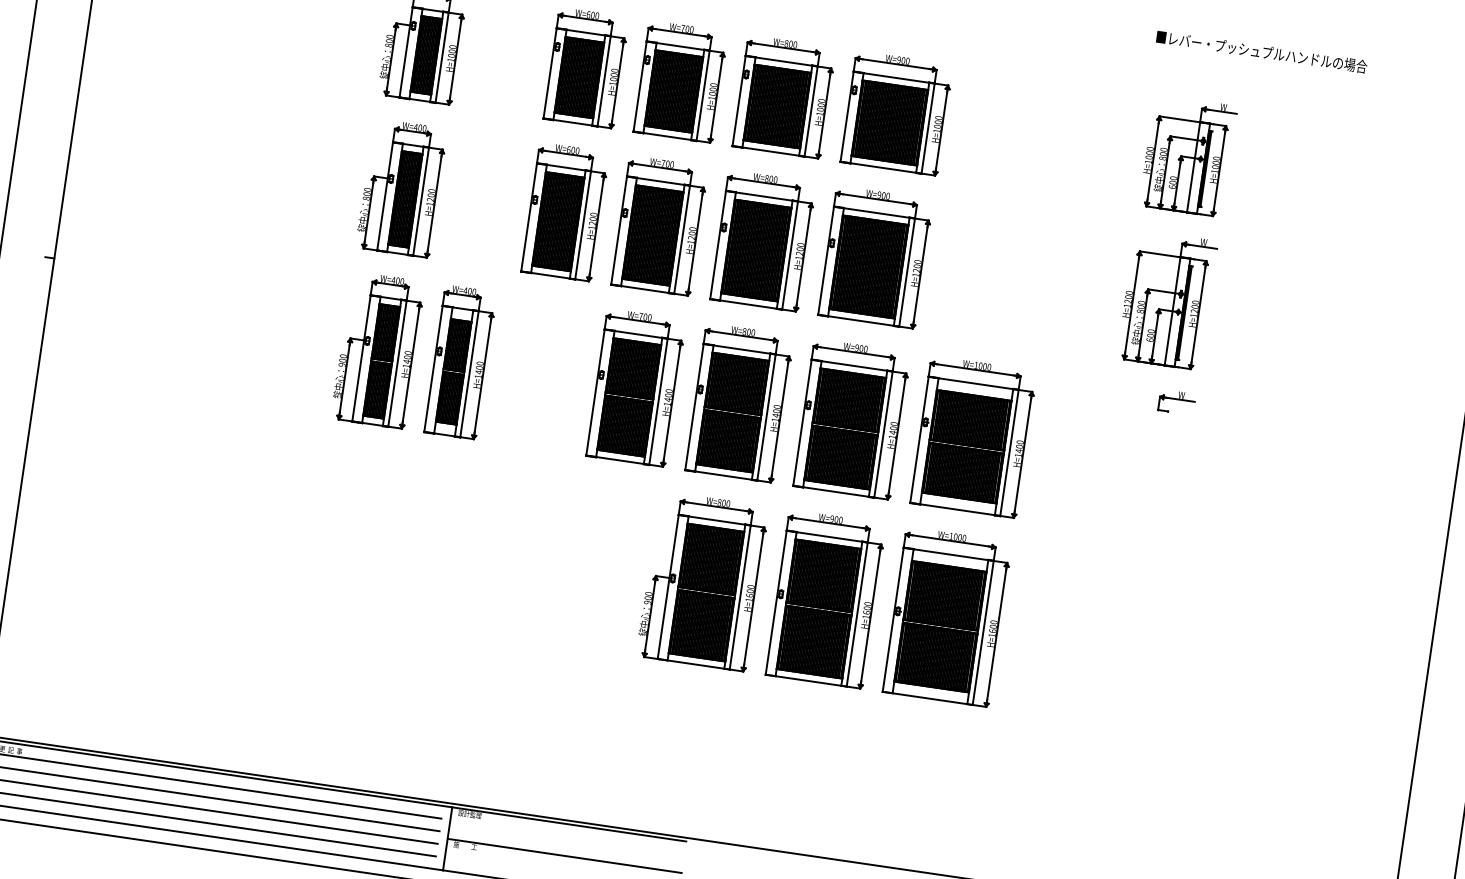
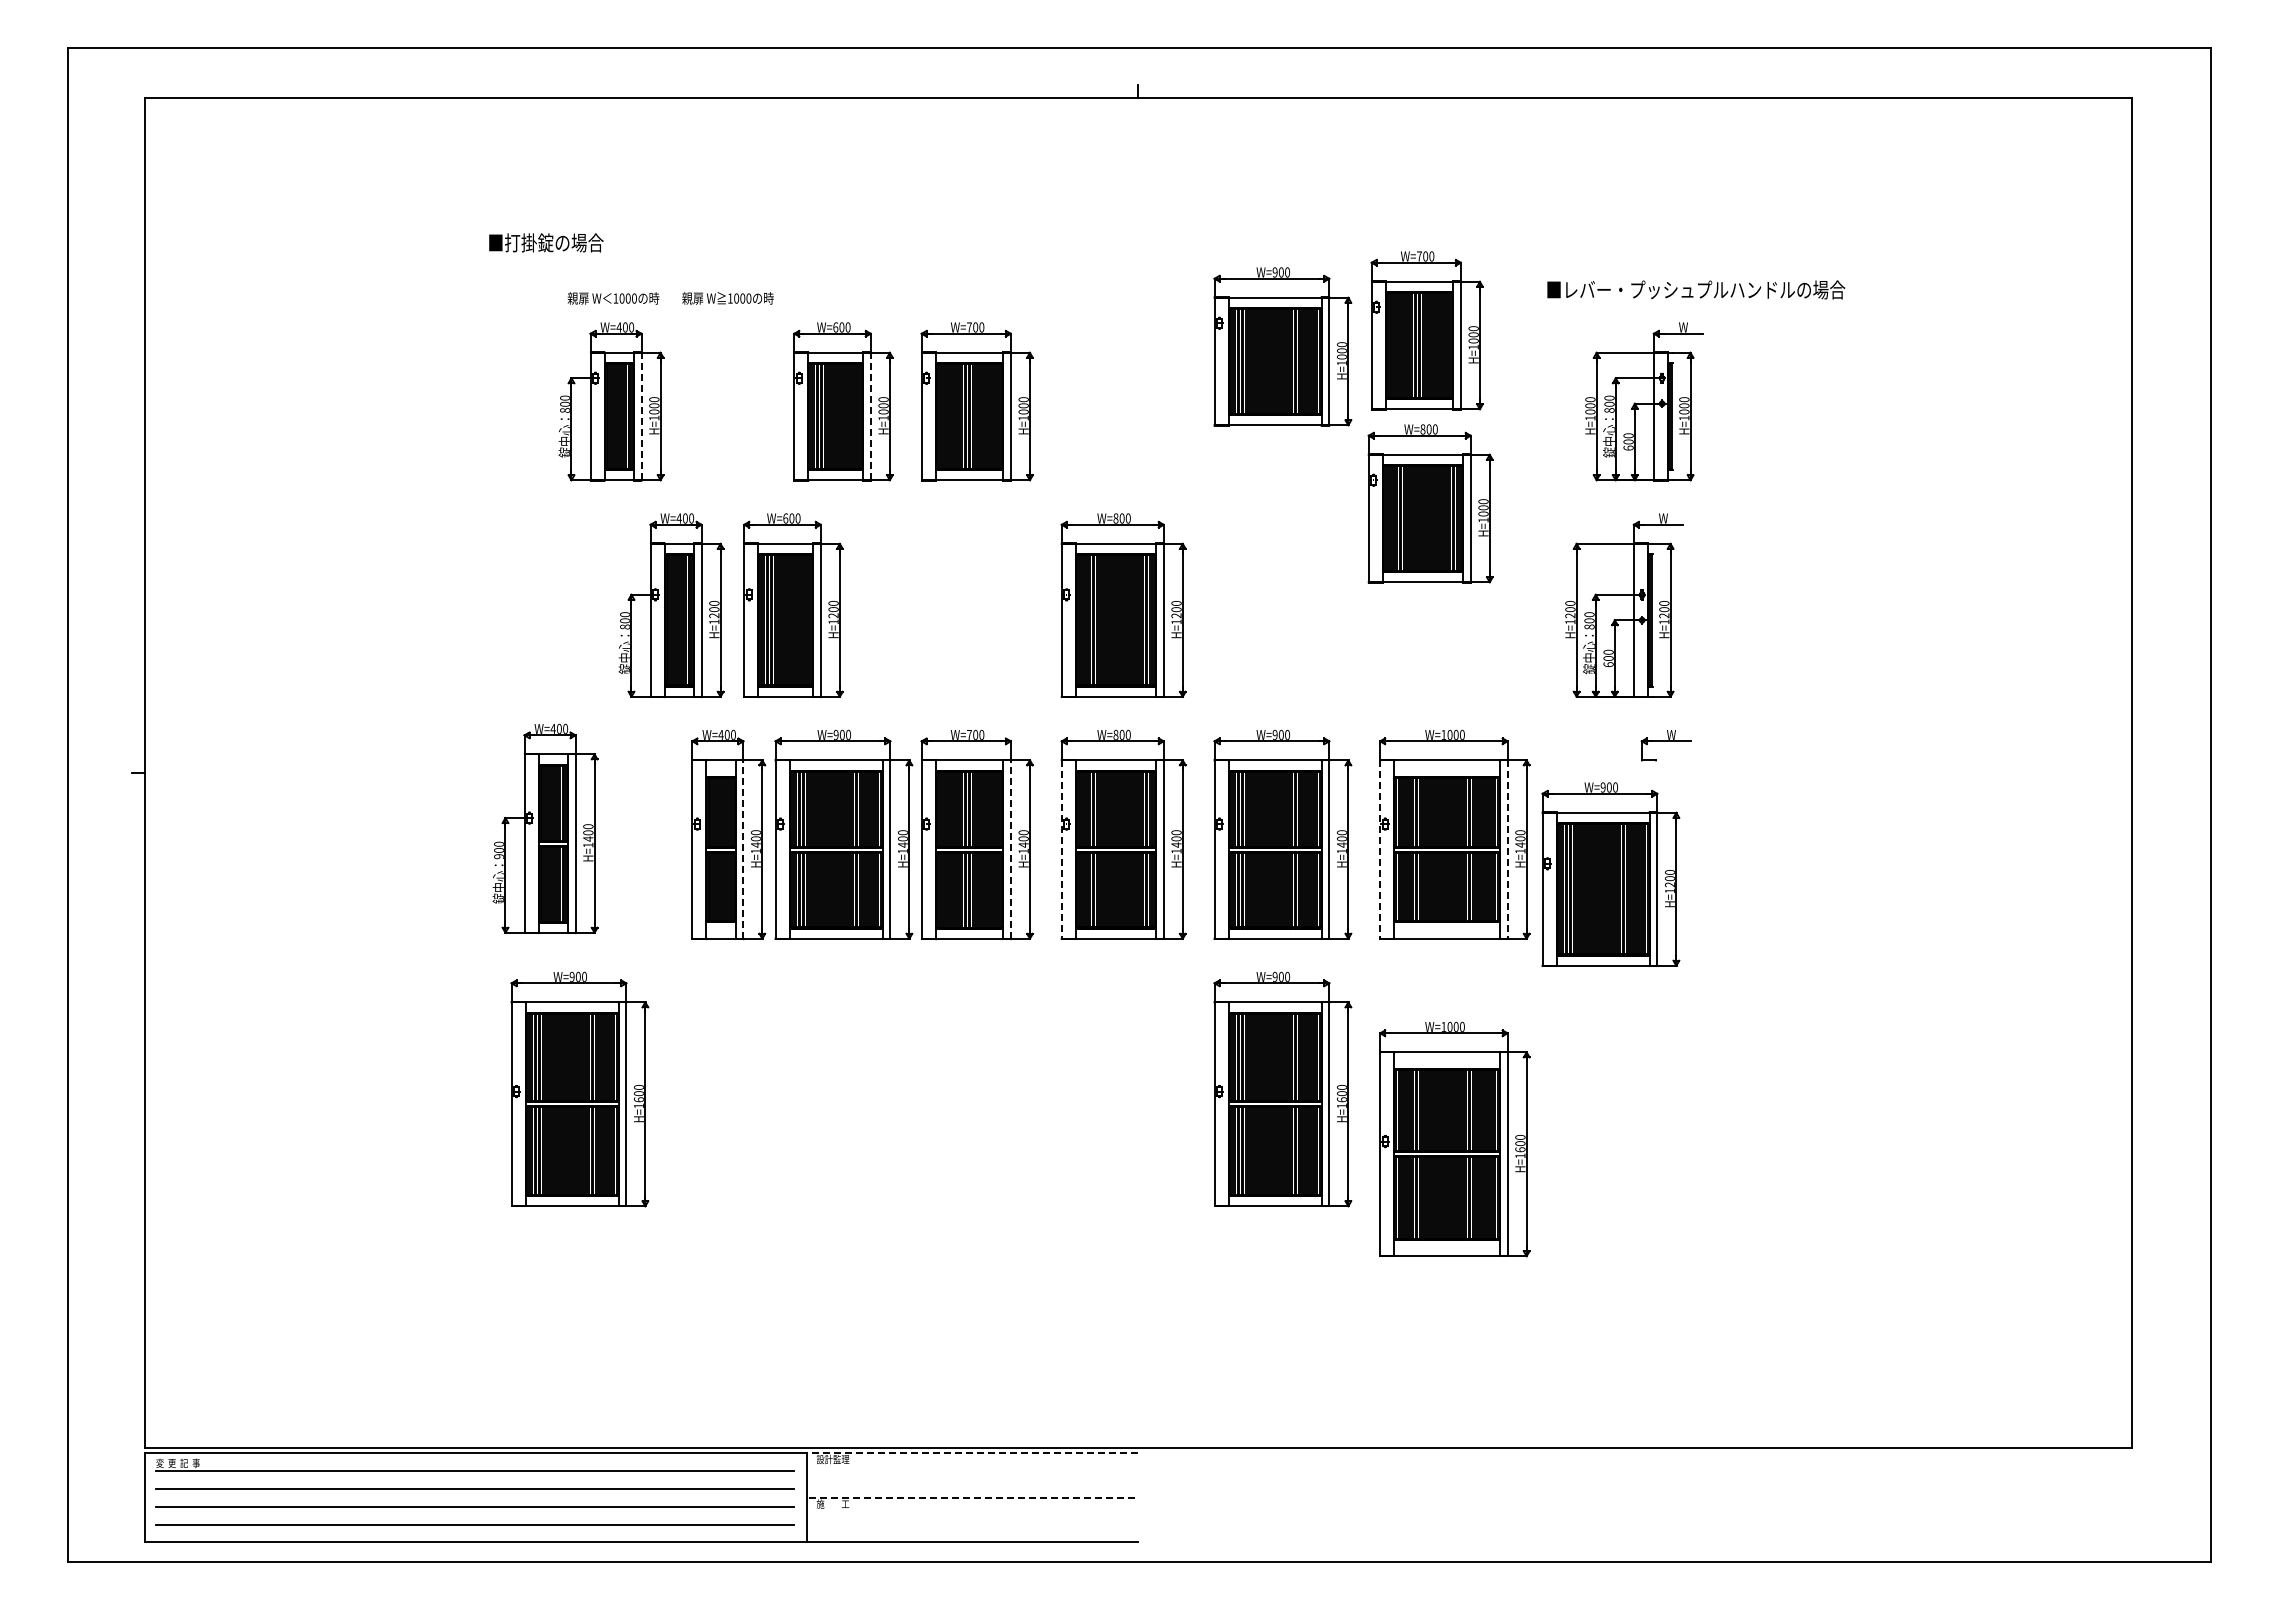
text: (1262, 51) -> (1696, 289), moved
line: (442, 57) -> (641, 416), solid -> dashed
part: (1005, 77) -> (1426, 330), added
line: (603, 81) -> (870, 416), solid -> dashed
part: (784, 96) -> (1430, 503), moved
part: (896, 113) -> (1282, 346), moved
part: (1188, 155) -> (1644, 401), moved
part: (401, 188) -> (671, 605), moved
part: (565, 212) -> (793, 605), moved
part: (659, 225) -> (976, 605), removed
part: (875, 257) -> (1610, 874), moved
part: (1167, 299) -> (1624, 605), moved
part: (377, 349) -> (545, 828), moved
part: (541, 373) -> (843, 834), added
line: (469, 374) -> (743, 849), solid -> dashed
line: (658, 401) -> (1010, 849), solid -> dashed
part: (1176, 402) -> (1665, 745), moved
line: (694, 407) -> (1061, 850), solid -> dashed
line: (919, 440) -> (1380, 850), solid -> dashed
line: (1009, 453) -> (1507, 850), solid -> dashed
part: (328, 526) -> (579, 1089), added
part: (702, 581) -> (1108, 1089), removed
part: (947, 617) -> (1454, 1139), moved
line: (569, 824) -> (972, 1453), solid -> dashed
line: (565, 855) -> (973, 1497), solid -> dashed

